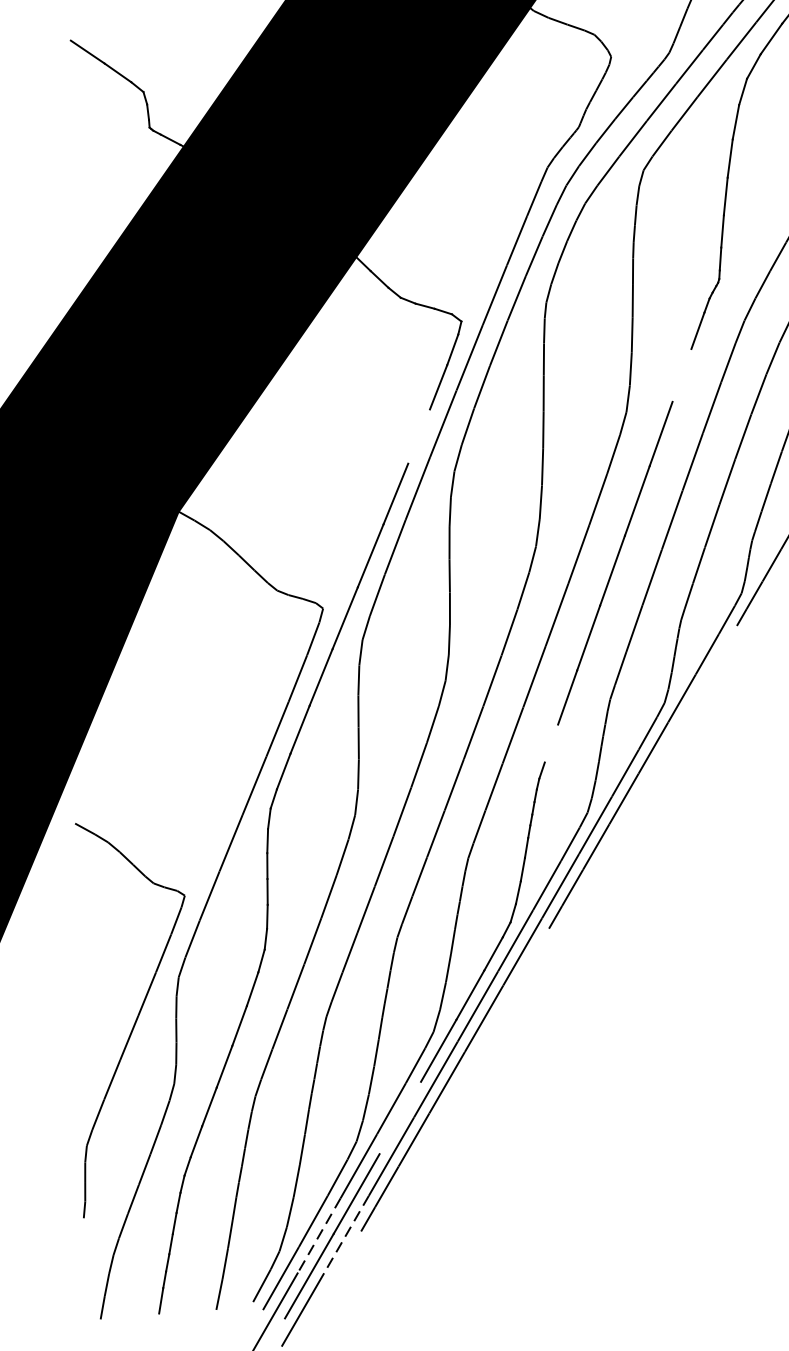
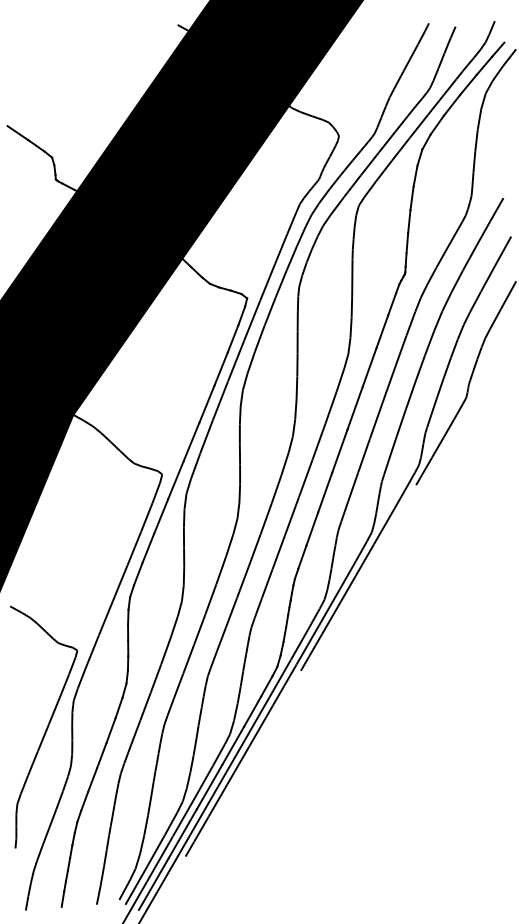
line: (682, 375) -> (382, 331), added
line: (417, 435) -> (220, 368), added
line: (551, 742) -> (302, 556), added
line: (400, 1117) -> (209, 786), added
line: (346, 1234) -> (176, 858), dashed -> solid
line: (318, 1236) -> (159, 859), dashed -> solid

